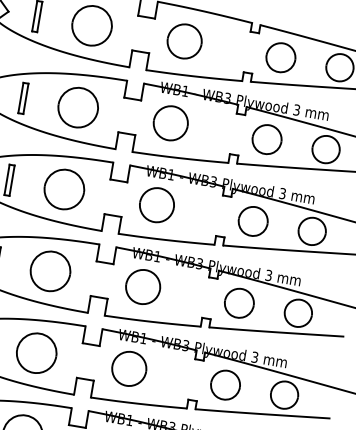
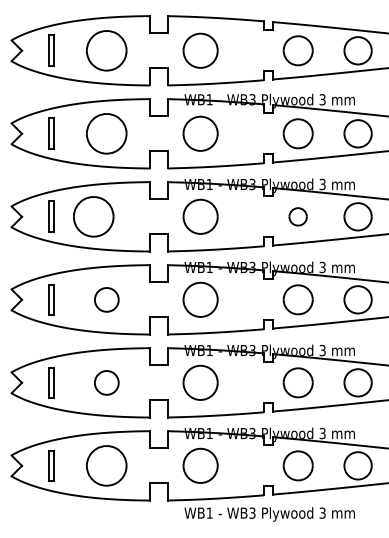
part: (64, 189) -> (93, 216), moved
part: (252, 221) -> (297, 216), size x0.6
part: (50, 271) -> (106, 299), size x0.6
part: (36, 352) -> (106, 382), size x0.6

